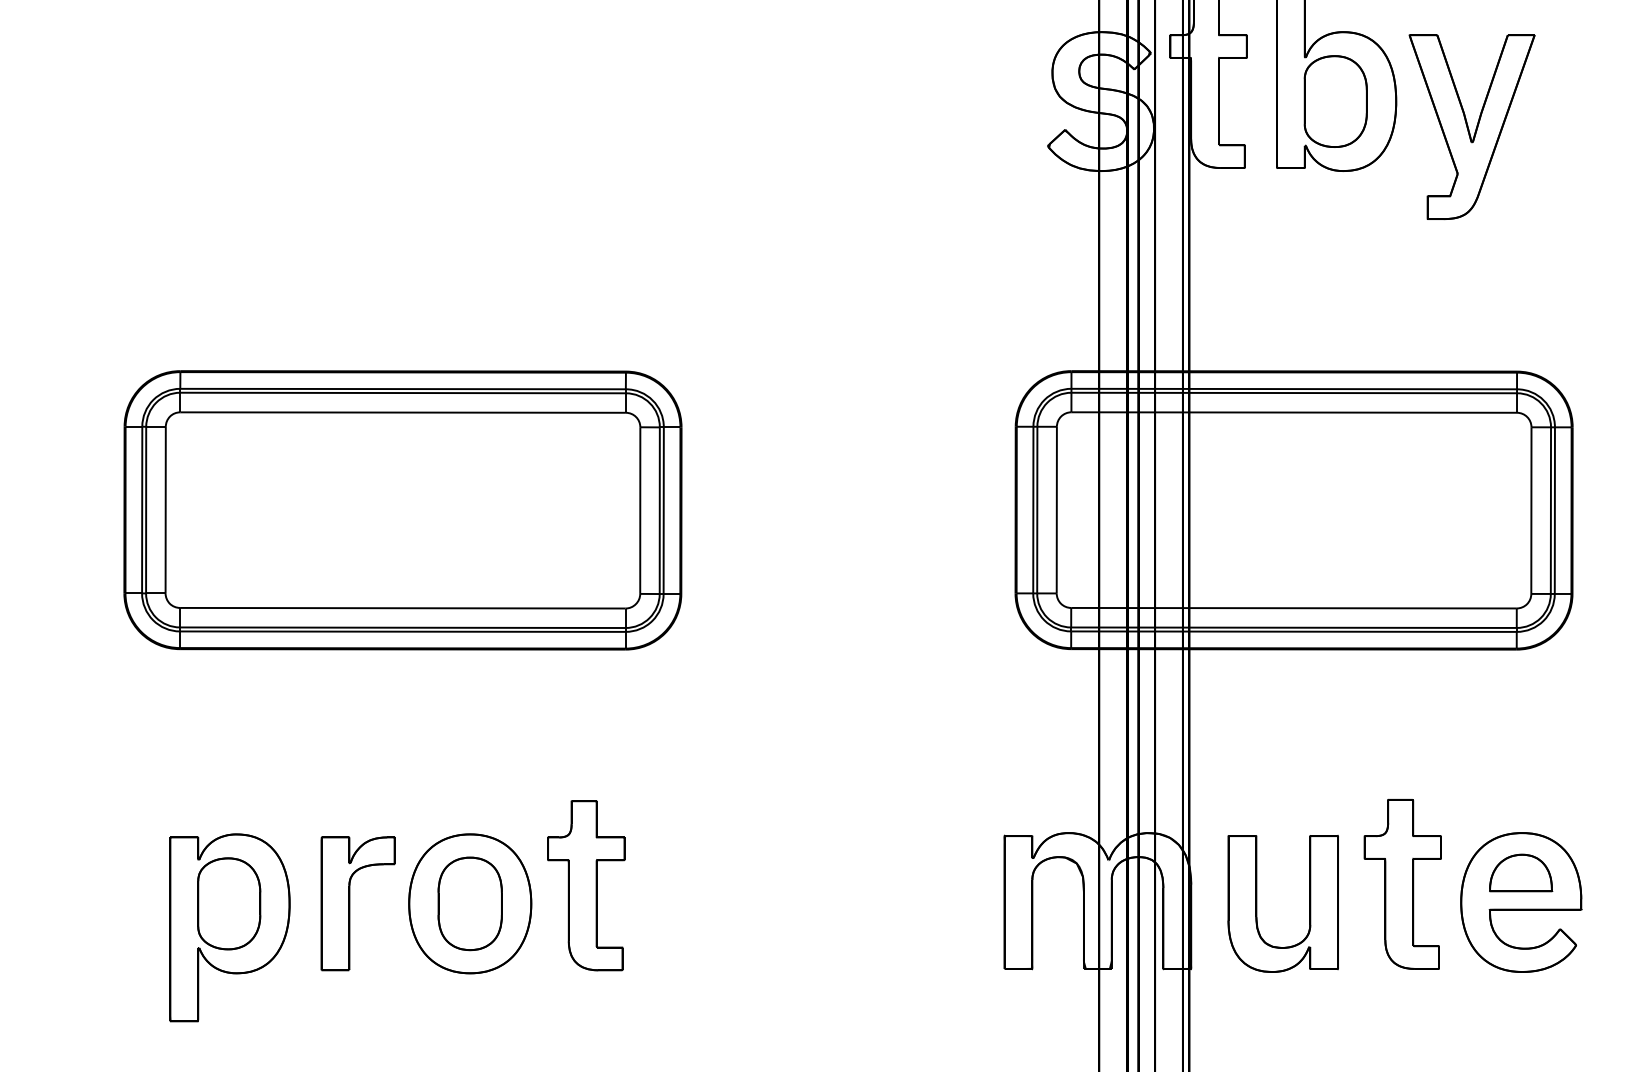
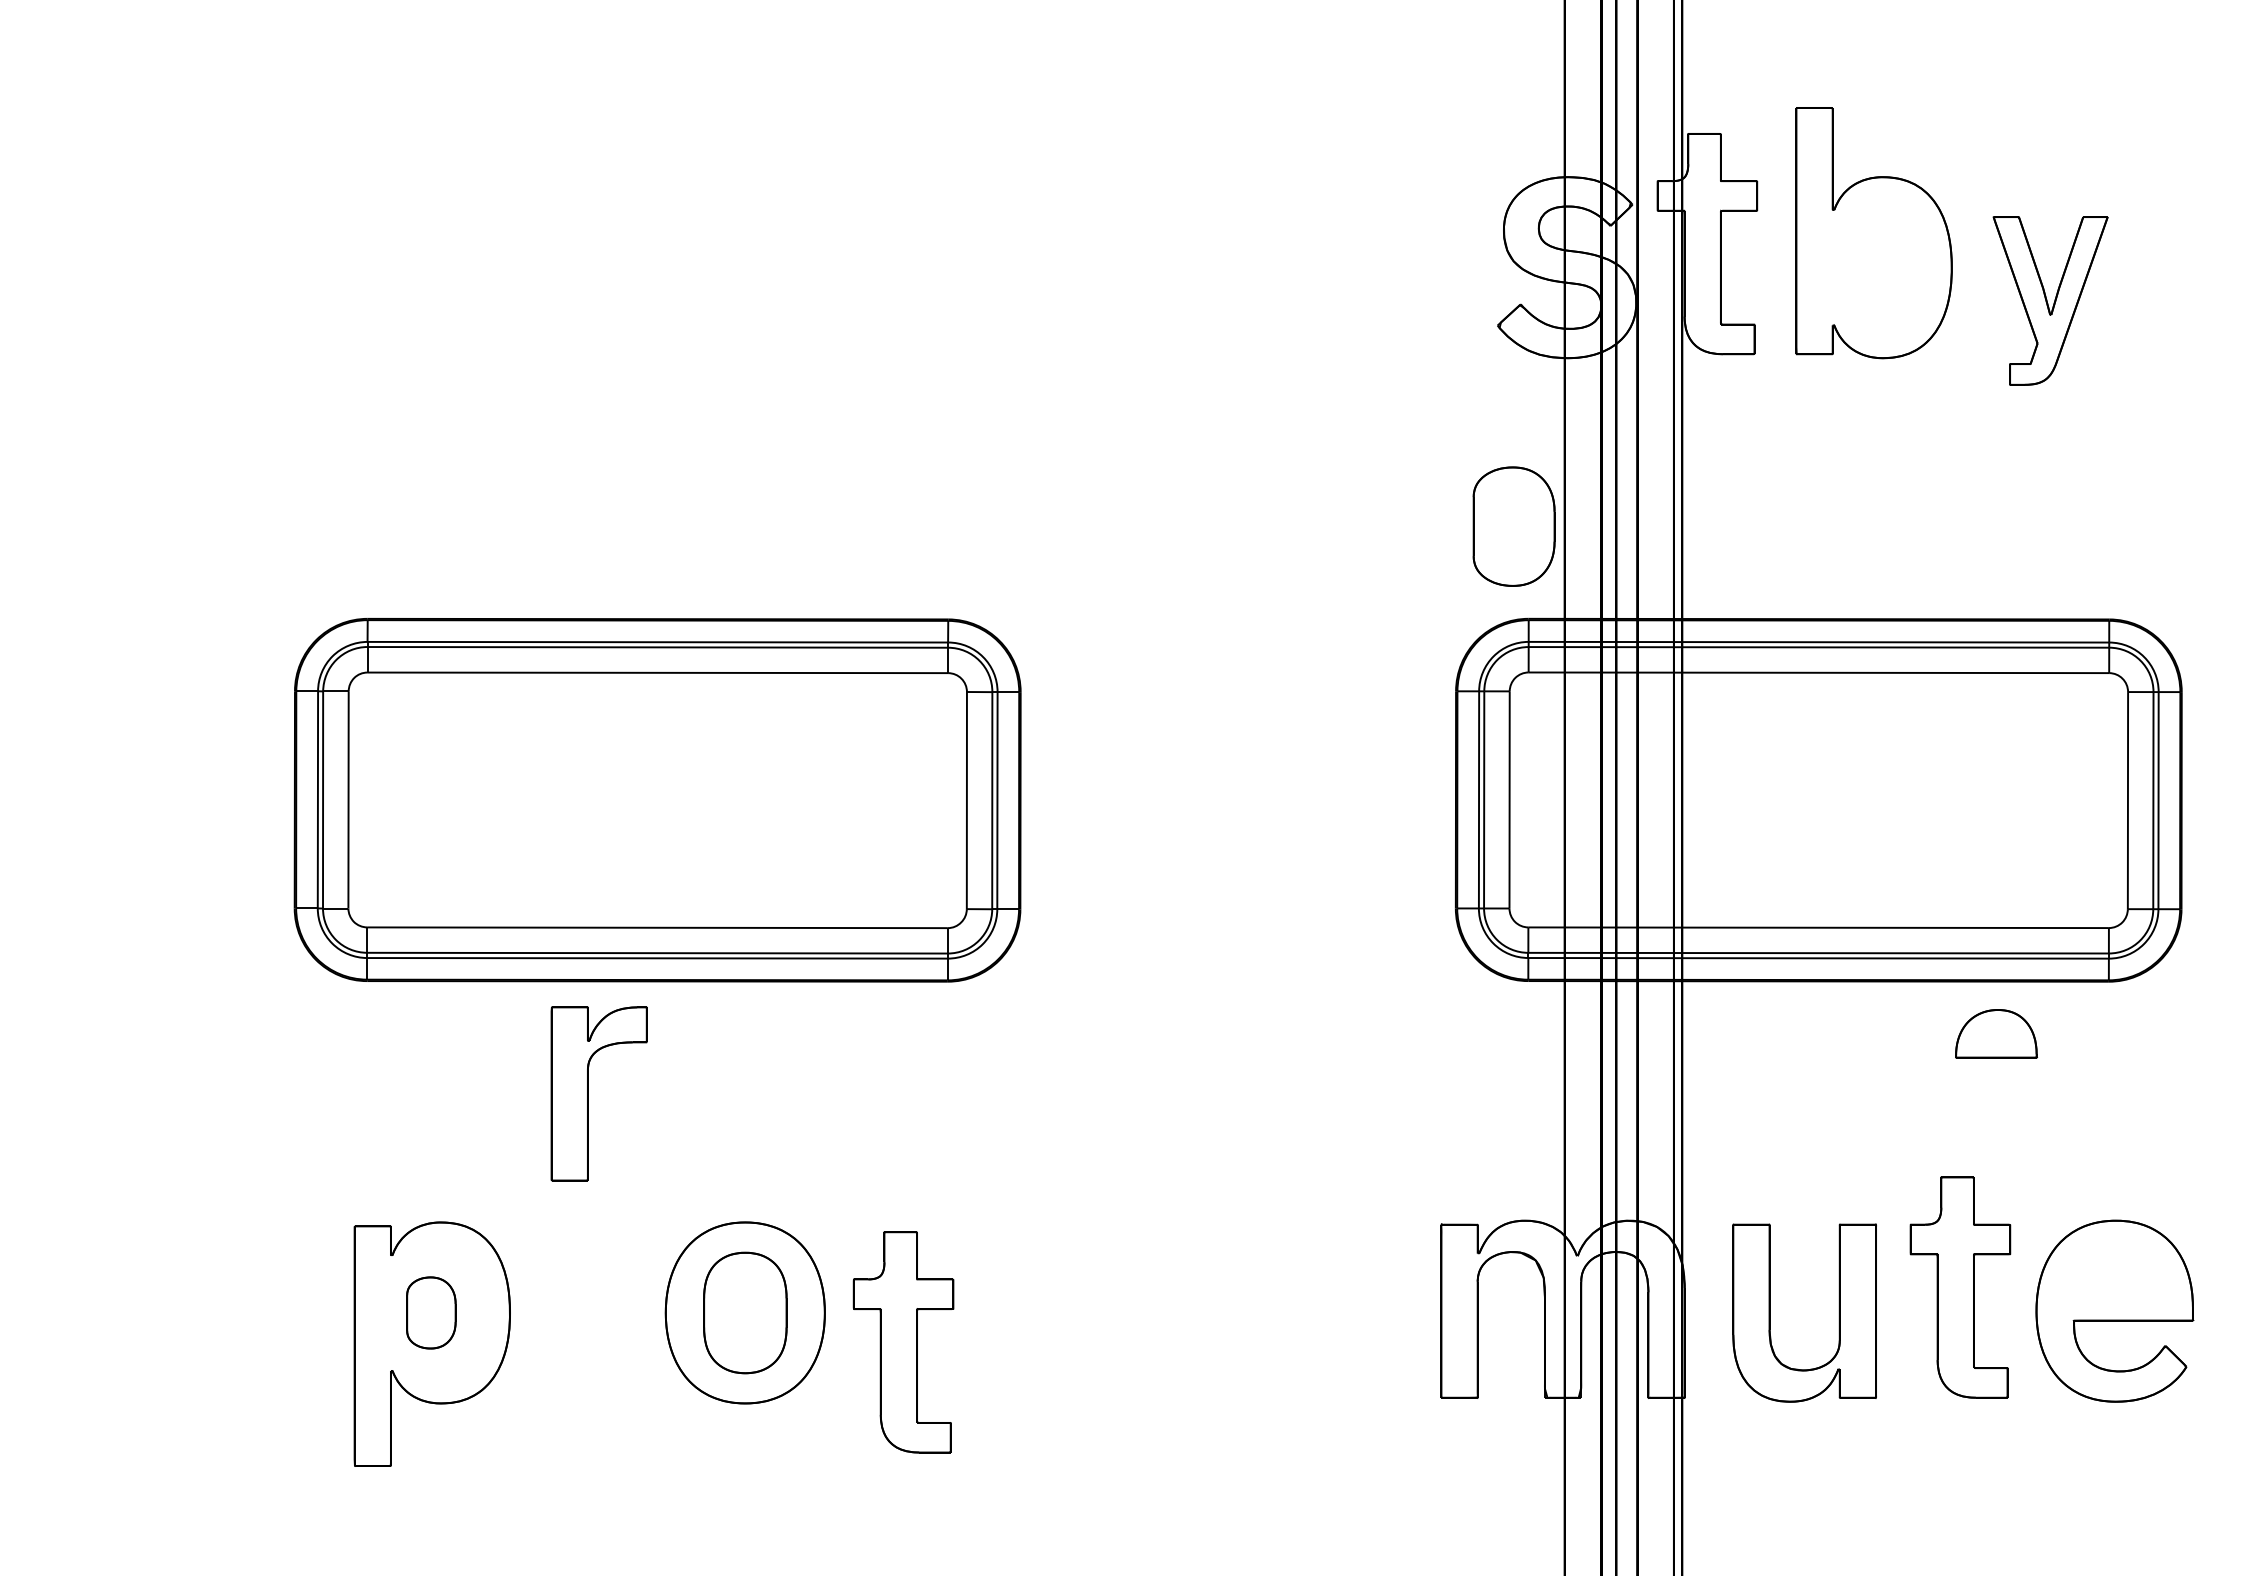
part: (1335, 101) -> (1513, 526), moved
part: (1471, 126) -> (2050, 300), size x0.7
part: (1521, 872) -> (1996, 1033), moved
part: (586, 885) -> (903, 1342), moved
part: (229, 903) -> (431, 1312), size x0.6
part: (349, 903) -> (588, 1093), moved

